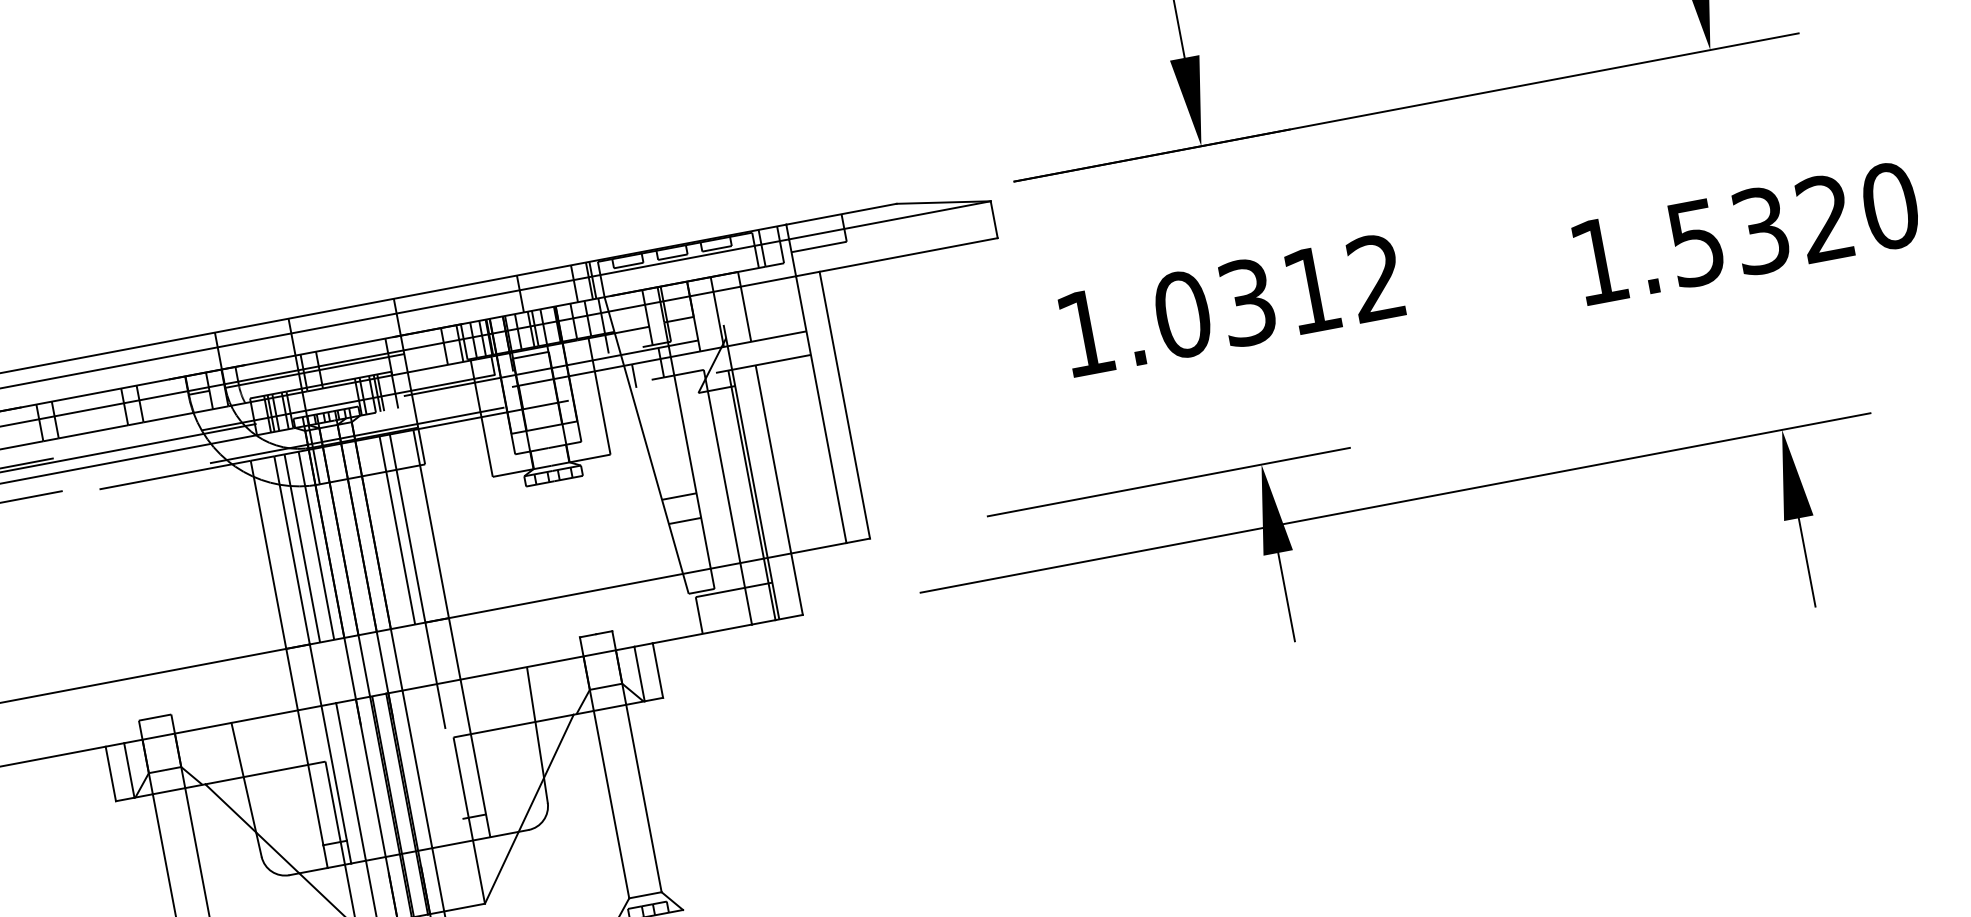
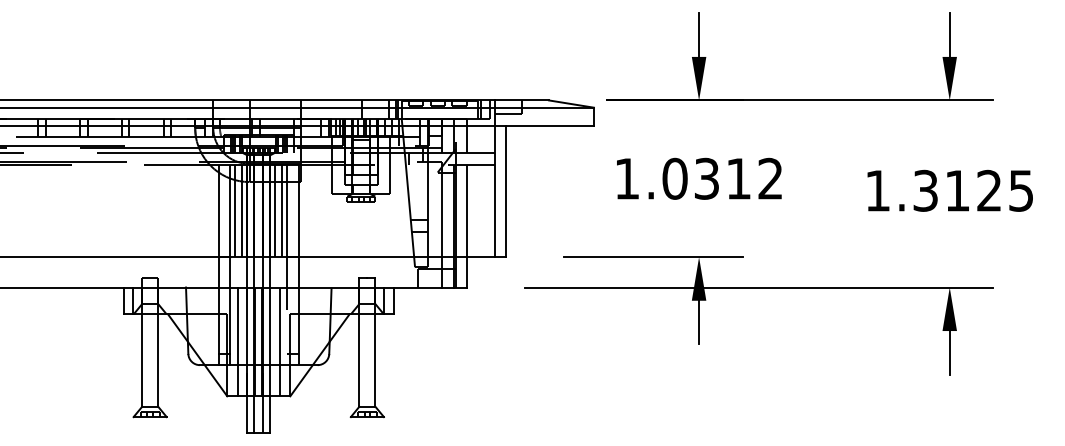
text: (1793, 223) -> (973, 190), 1.5320 -> 1.3125
line: (383, 532) -> (275, 210), added
line: (443, 796) -> (280, 341), added

